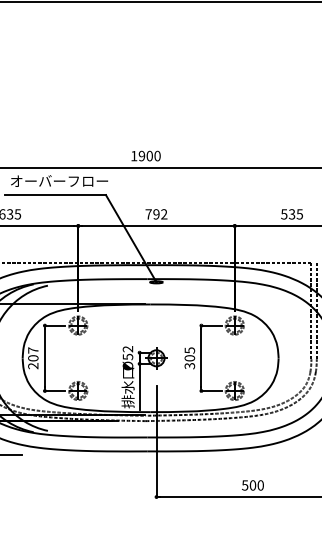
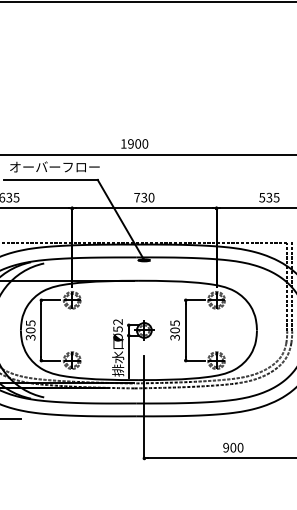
text: (159, 214) -> (147, 197), 792 -> 730
text: (33, 358) -> (30, 330), 207 -> 305
text: (244, 485) -> (225, 447), 500 -> 900

